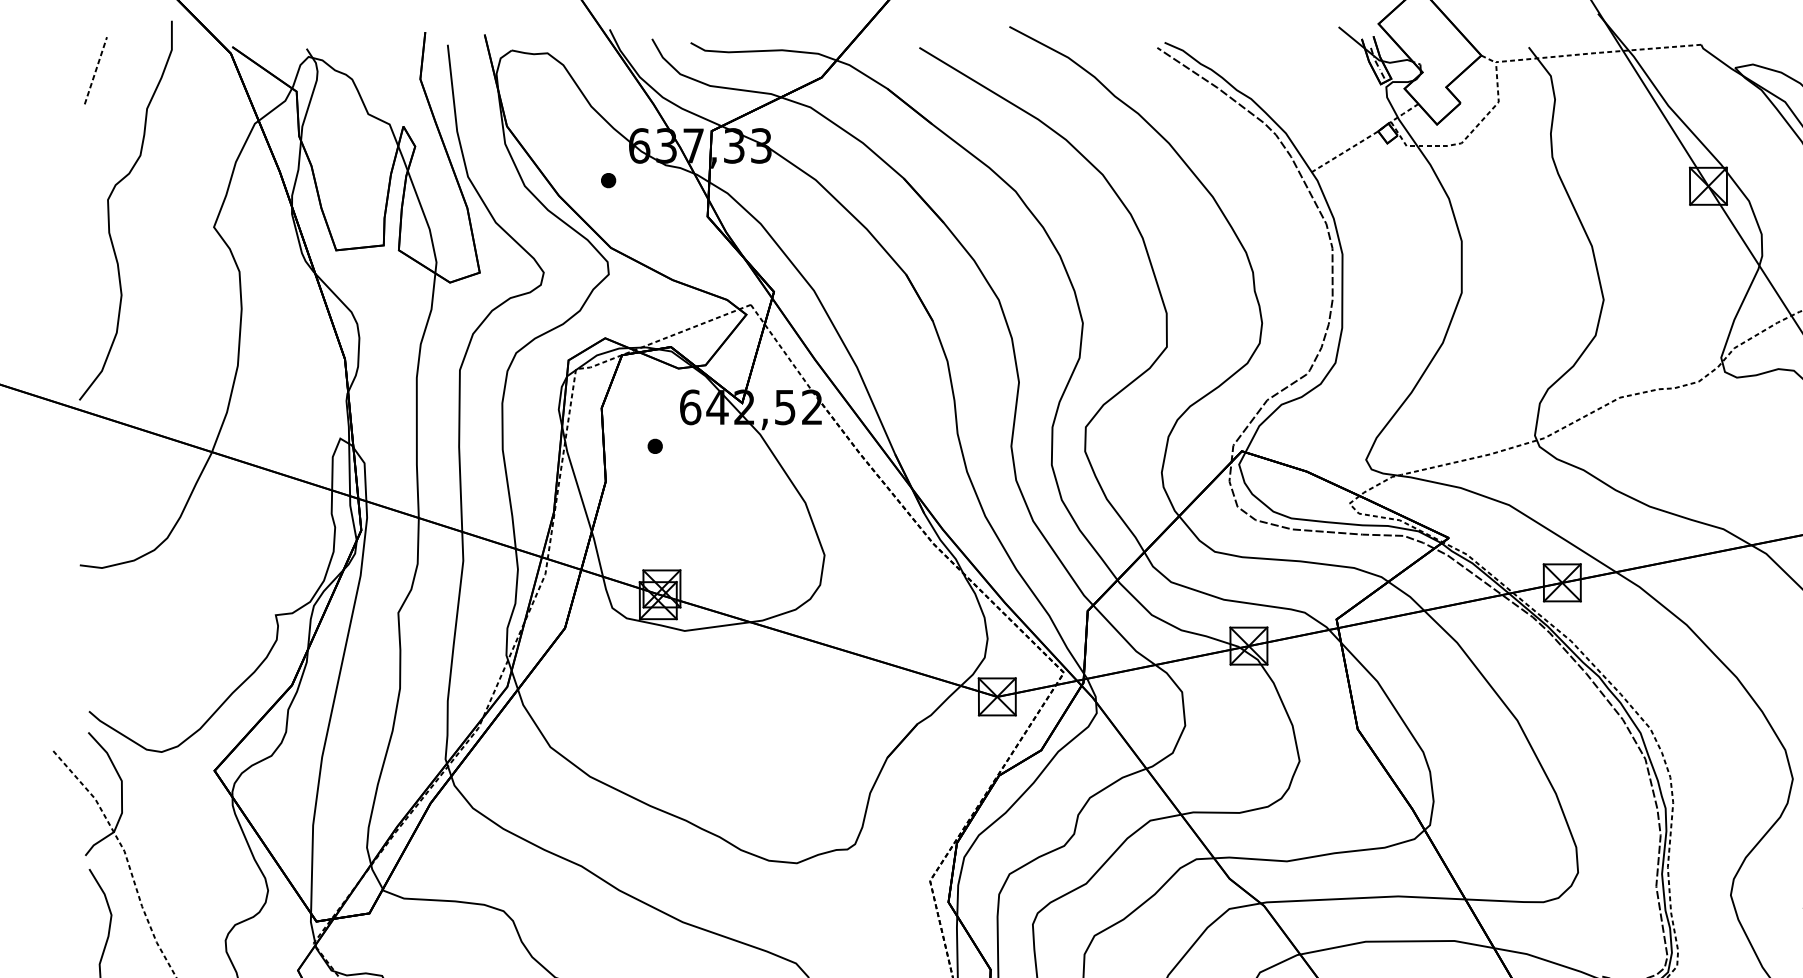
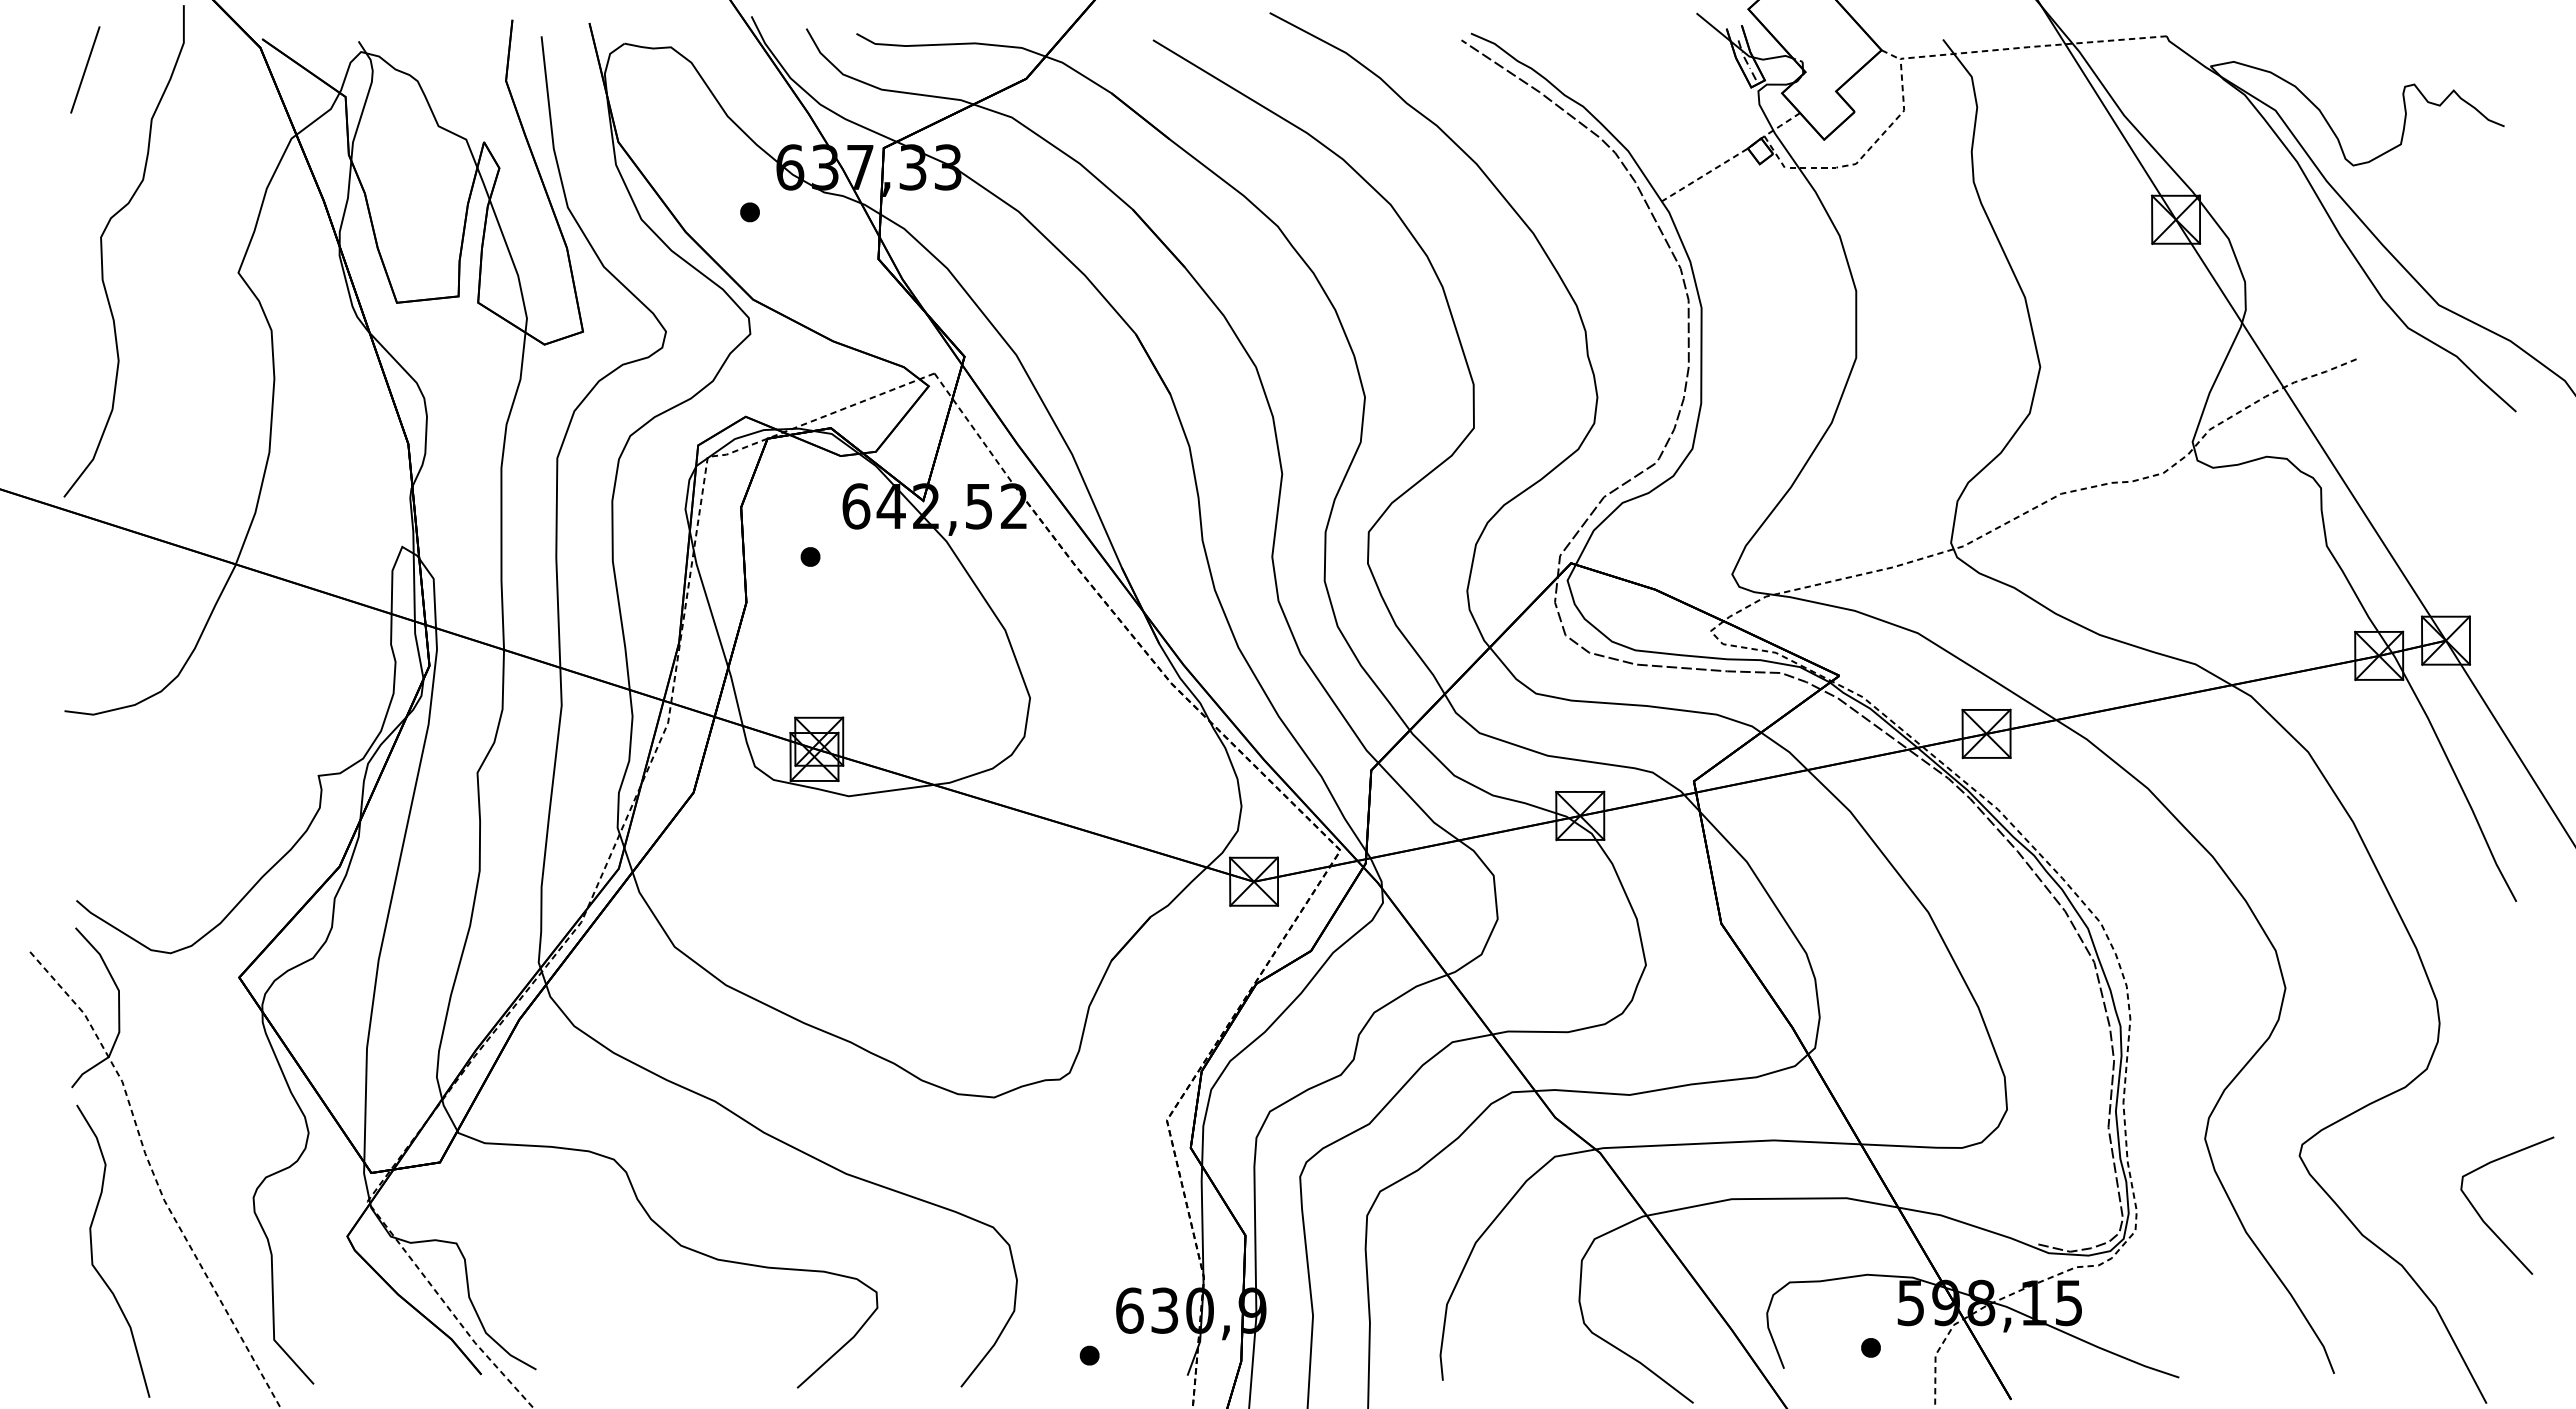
line: (96, 70) -> (85, 69), dashed -> solid

